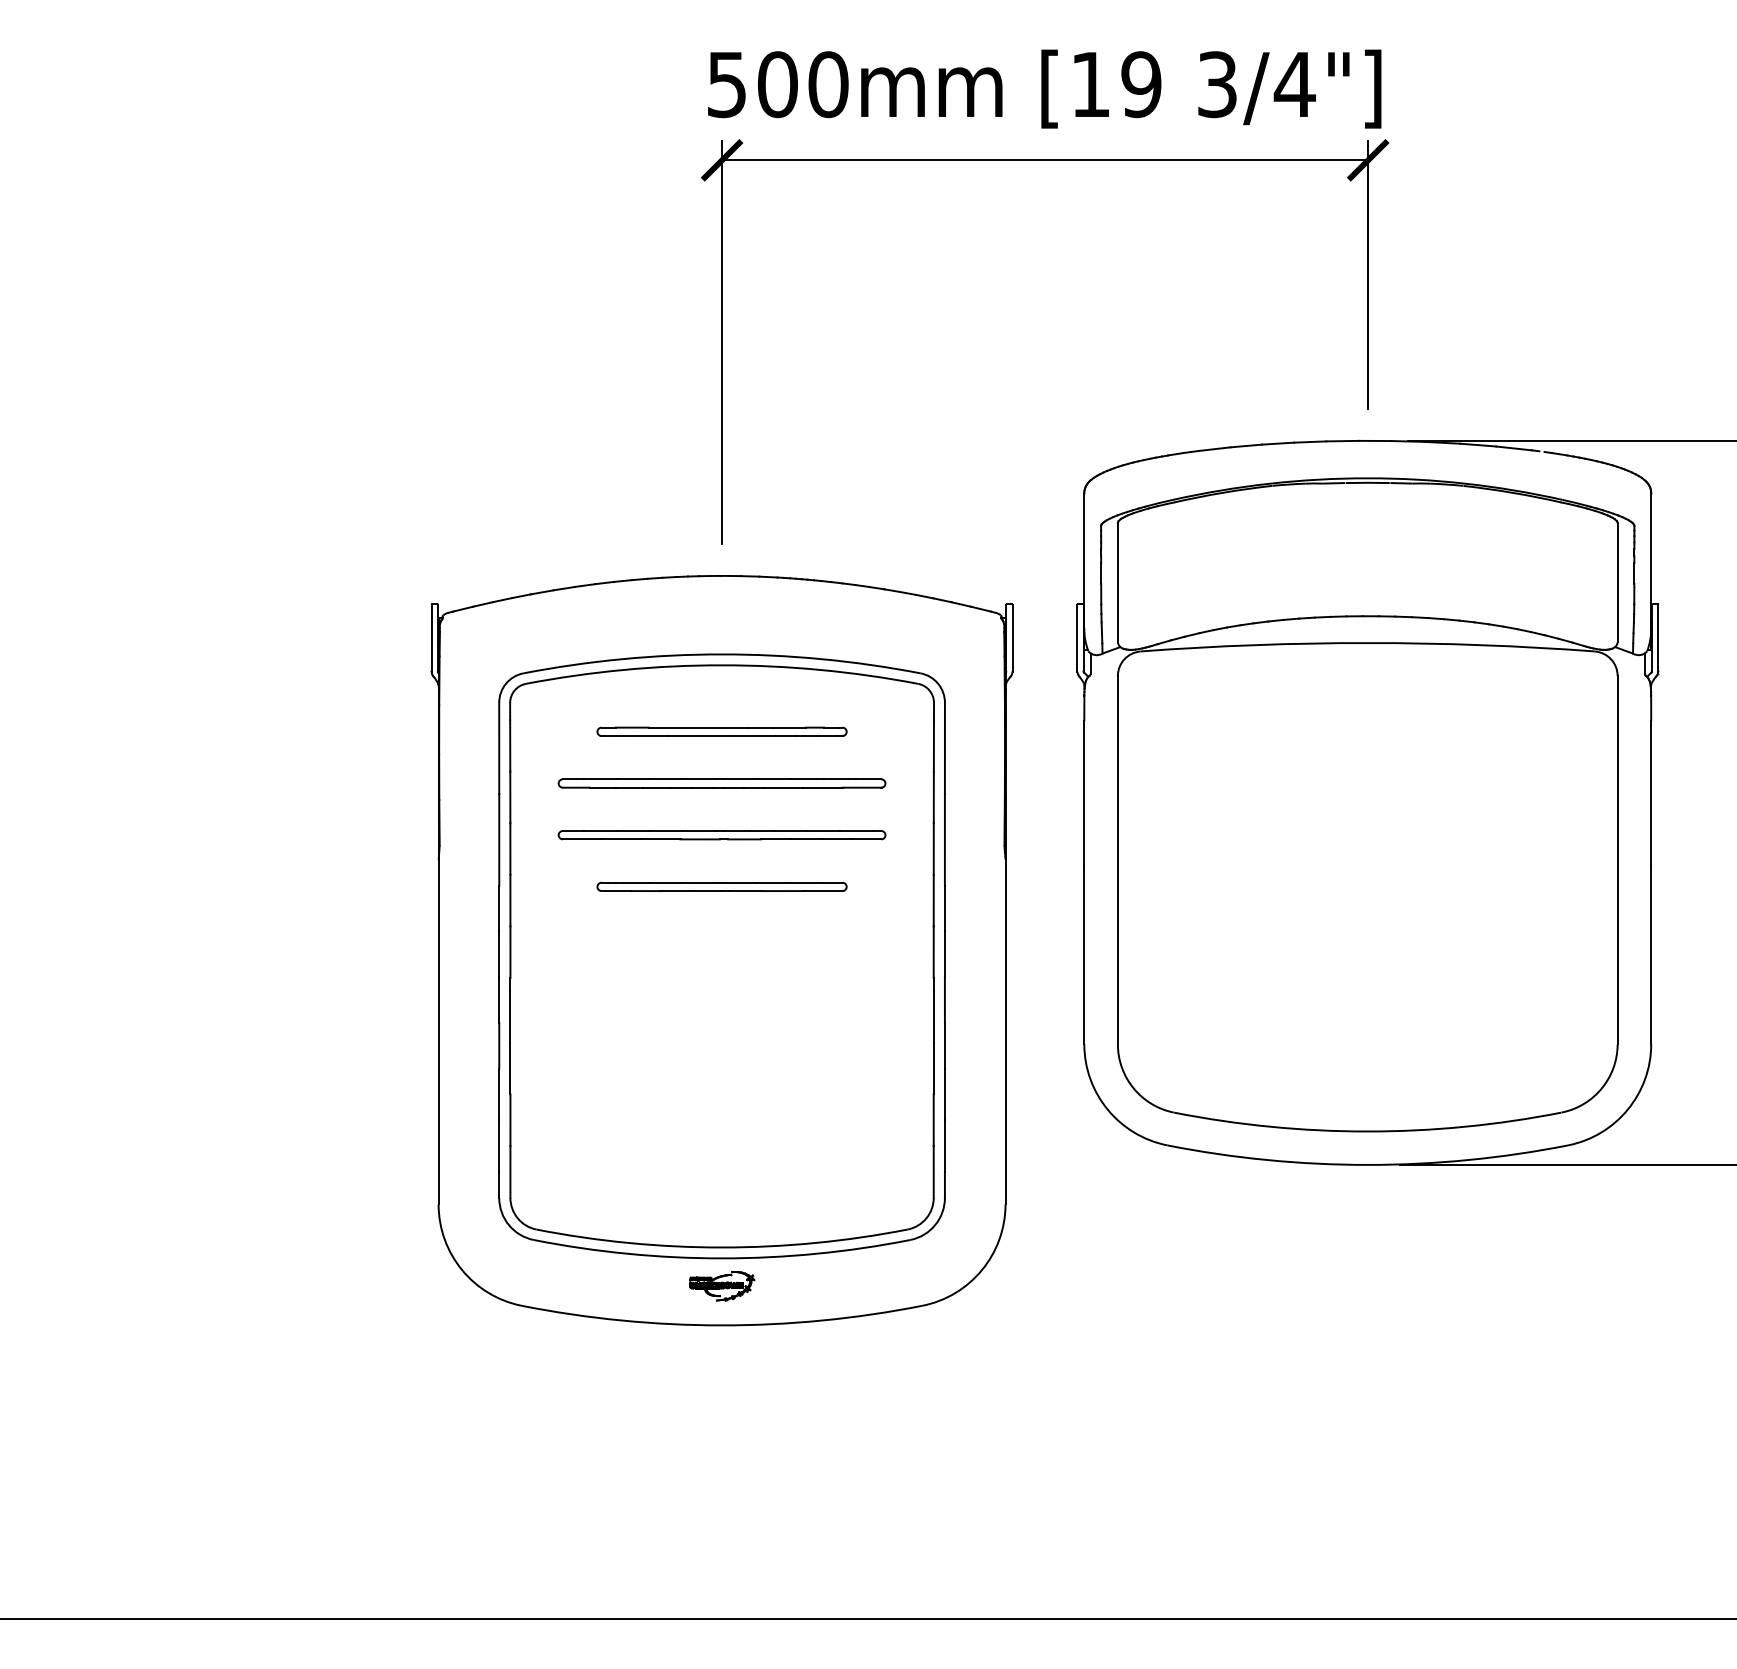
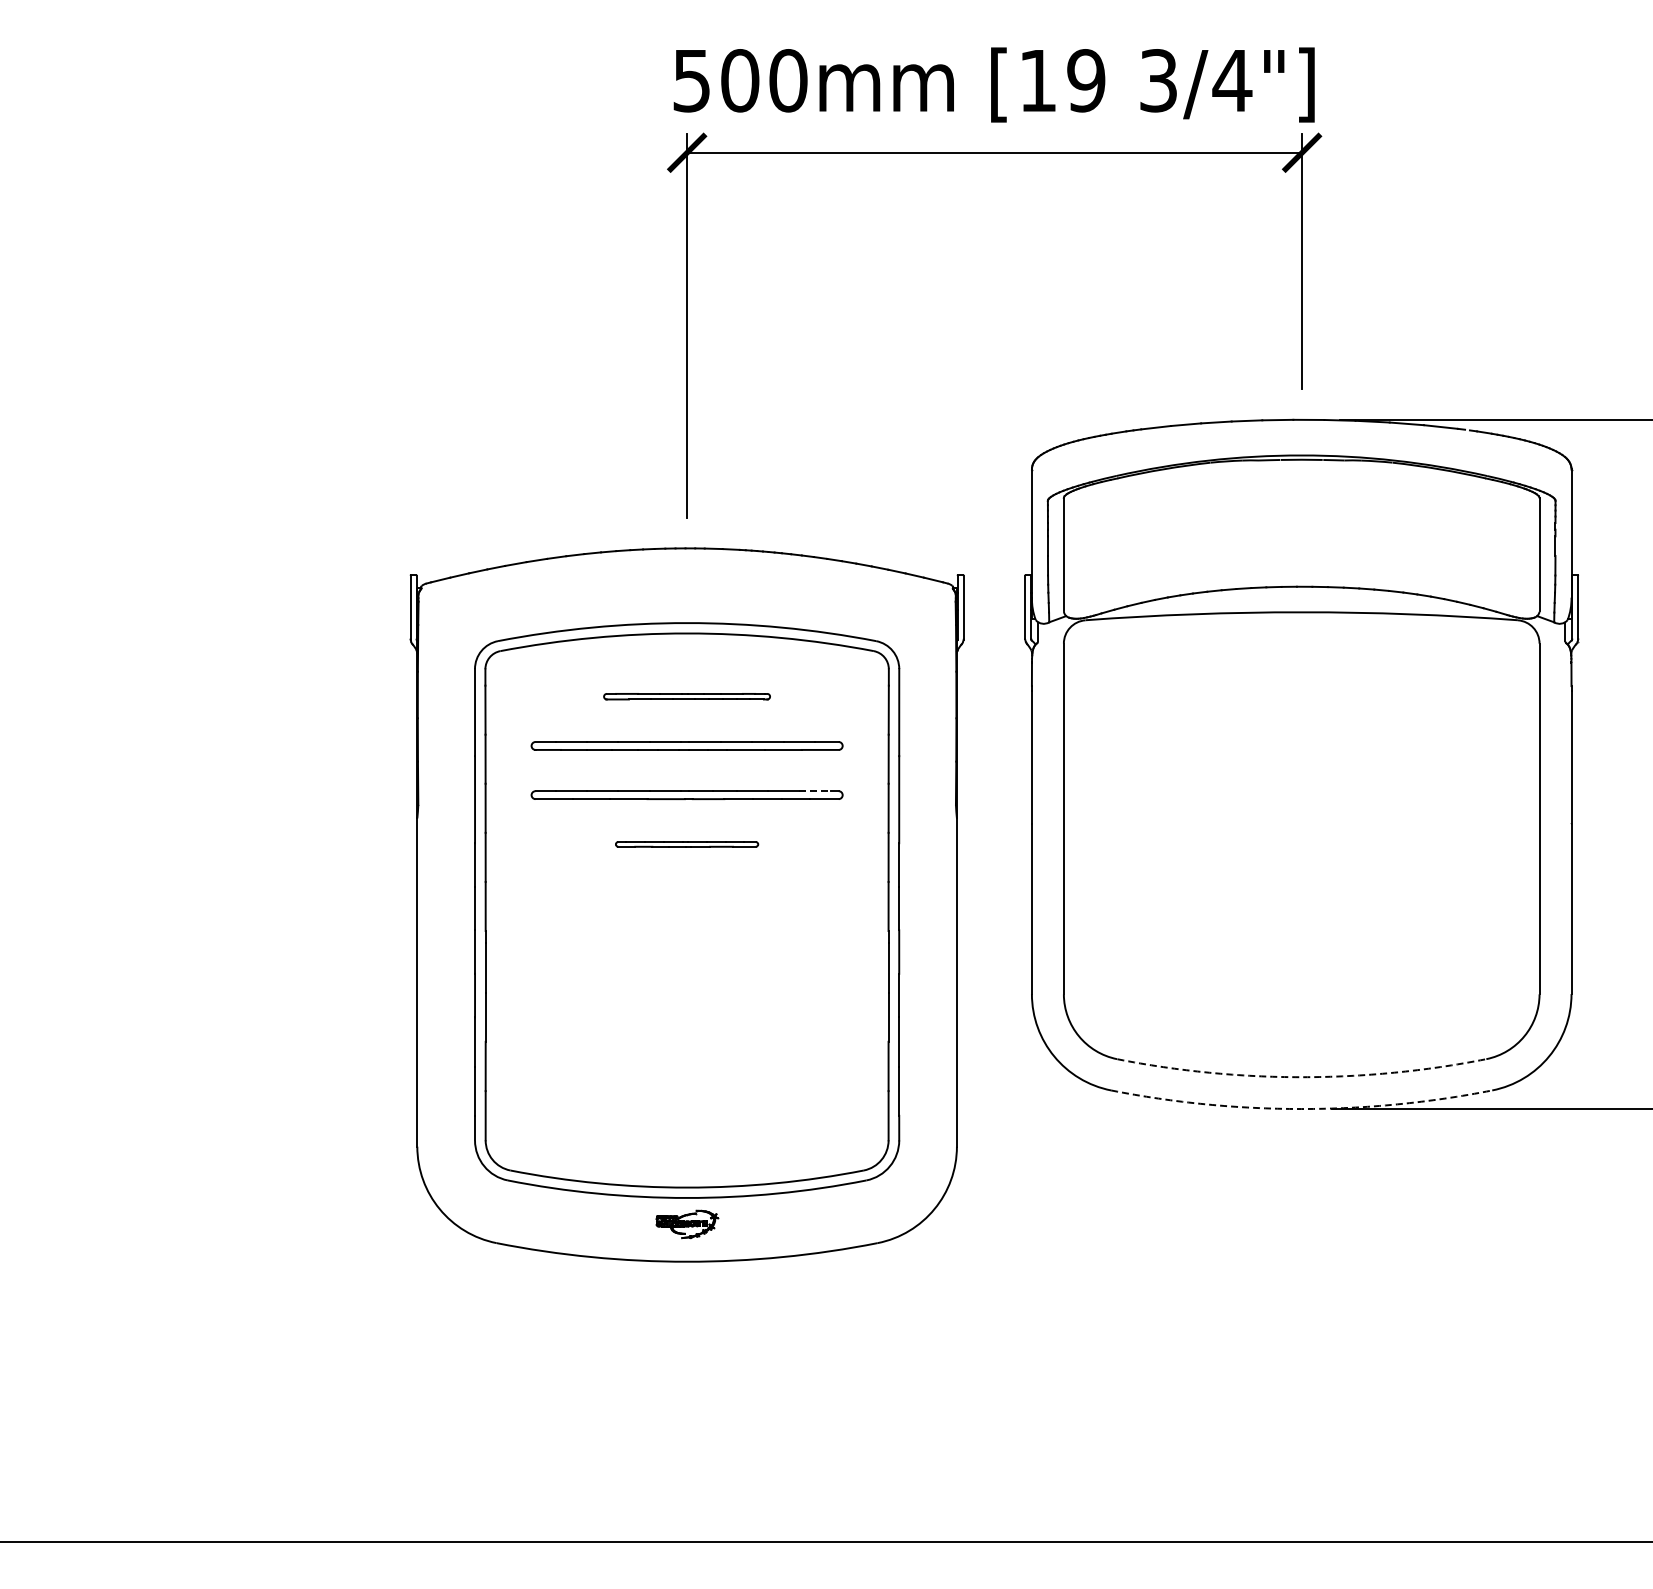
part: (721, 731) -> (686, 696), size x0.7
line: (856, 831) -> (815, 791), solid -> dashed
part: (721, 887) -> (686, 844), size x0.6
arc: (1367, 1131) -> (1301, 1077), solid -> dashed
arc: (1367, 1165) -> (1301, 1109), solid -> dashed

